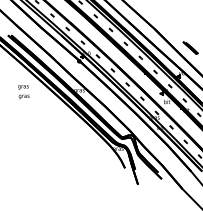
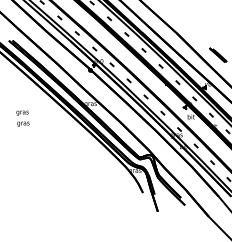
text: (23, 91) -> (22, 118), moved

